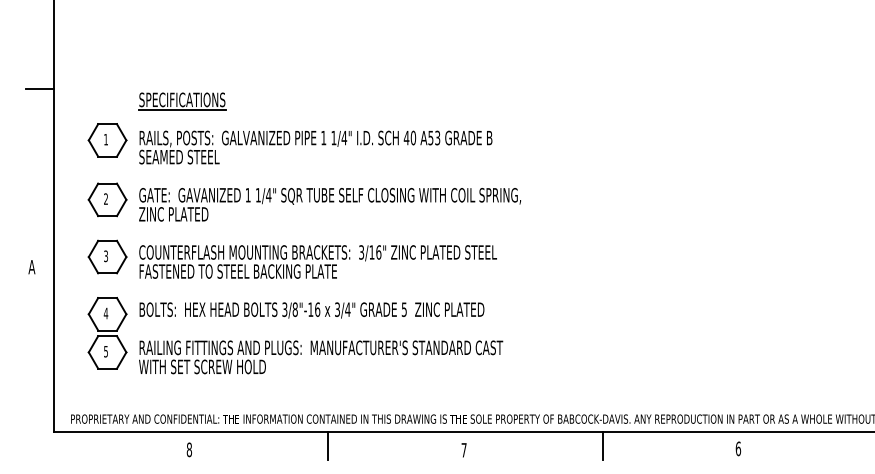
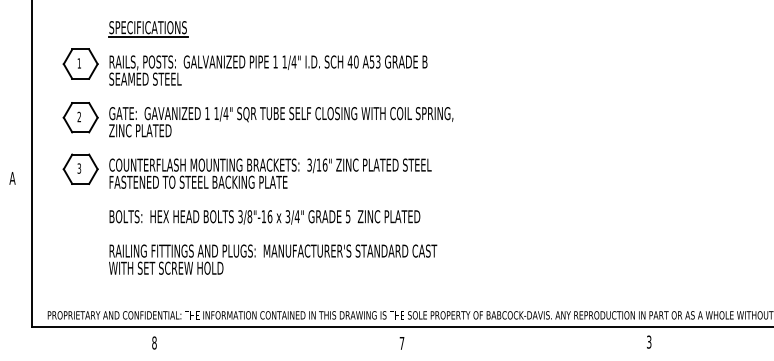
line: (39, 89) -> (19, 18), removed
part: (107, 333) -> (80, 238), removed
line: (328, 445) -> (279, 339), removed
line: (602, 445) -> (526, 339), removed
text: (738, 448) -> (649, 341), 6 -> 3

